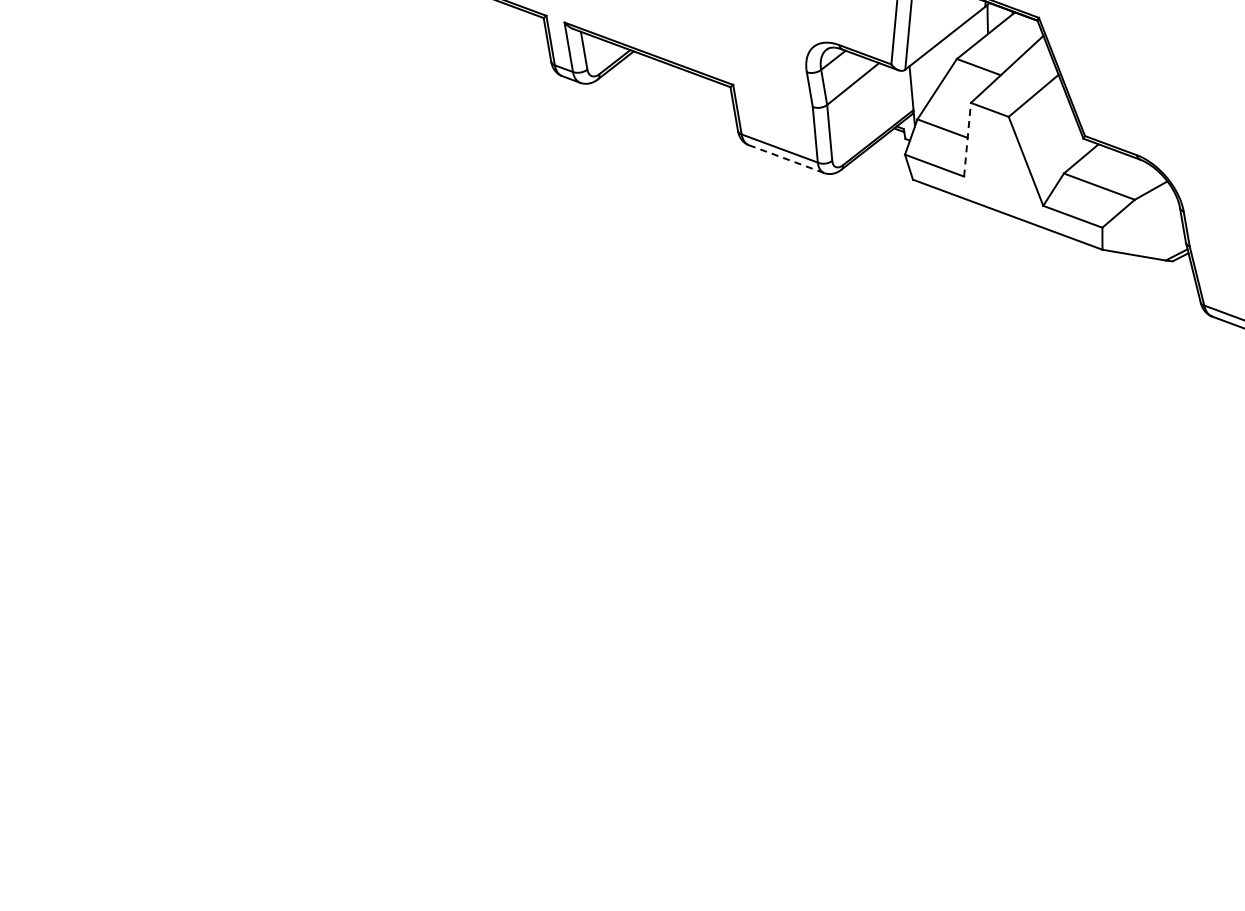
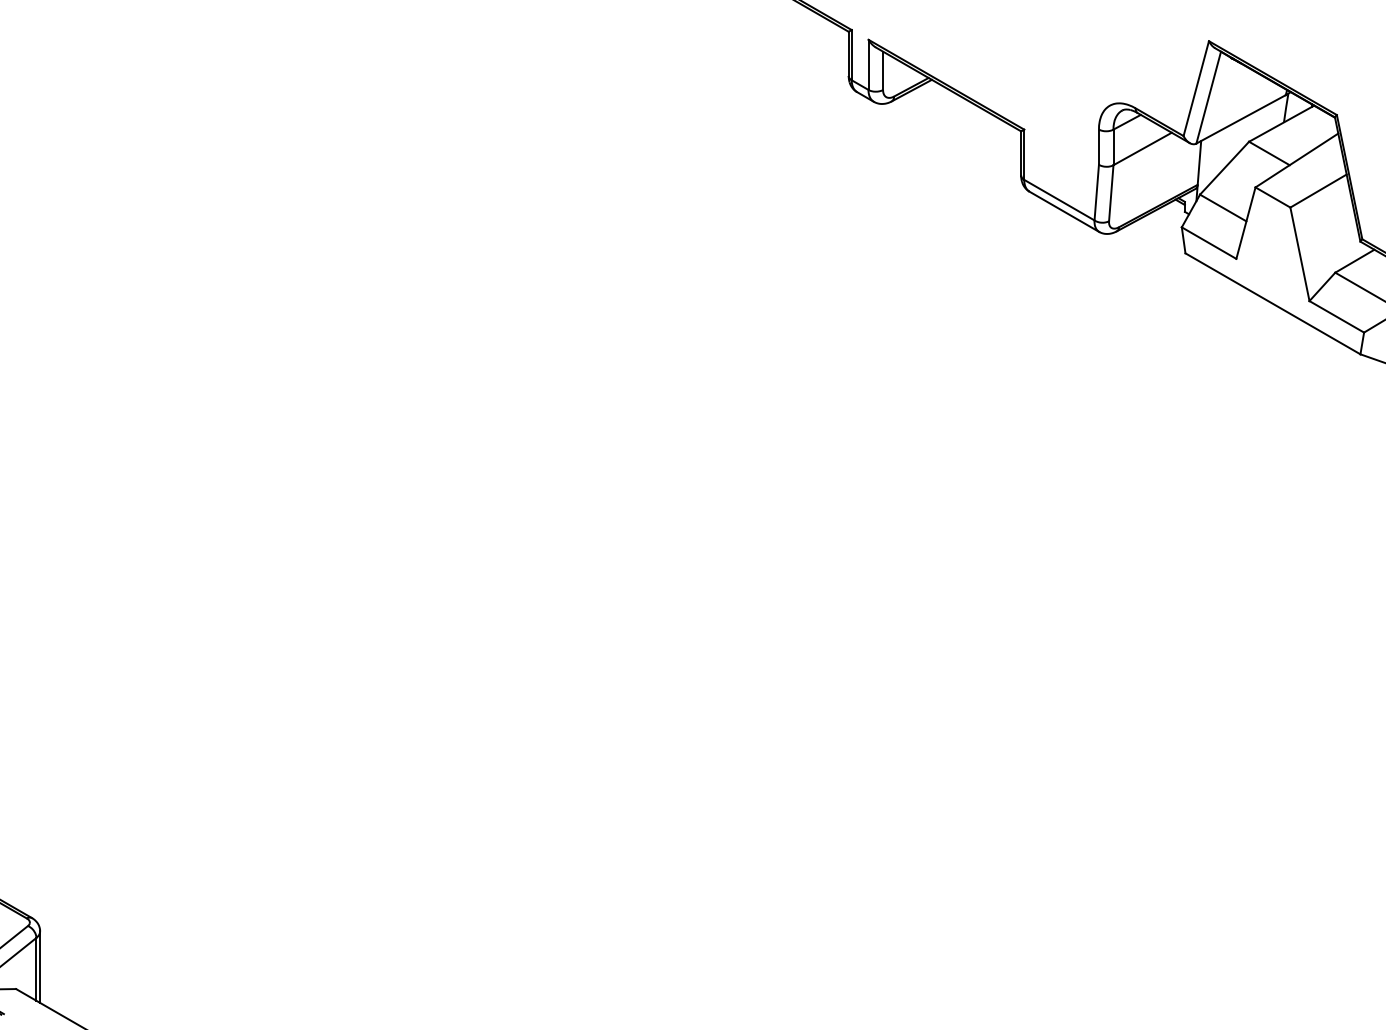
line: (967, 140) -> (1245, 223), dashed -> solid
line: (786, 159) -> (1064, 212), dashed -> solid

